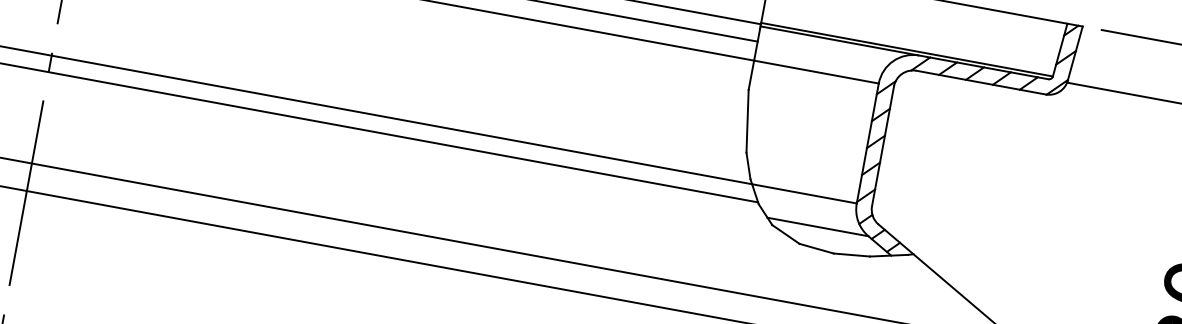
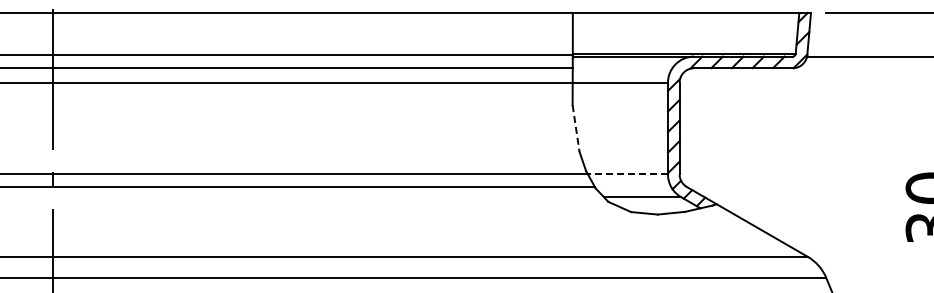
line: (748, 121) -> (576, 128), solid -> dashed
line: (803, 193) -> (627, 174), solid -> dashed

